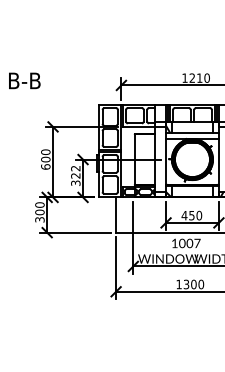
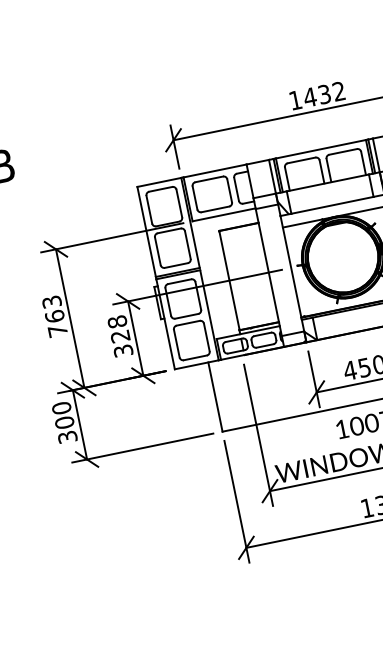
text: (199, 77) -> (323, 93), 1210 -> 1432
text: (45, 159) -> (54, 316), 600 -> 763
text: (75, 168) -> (116, 322), 322 -> 328

